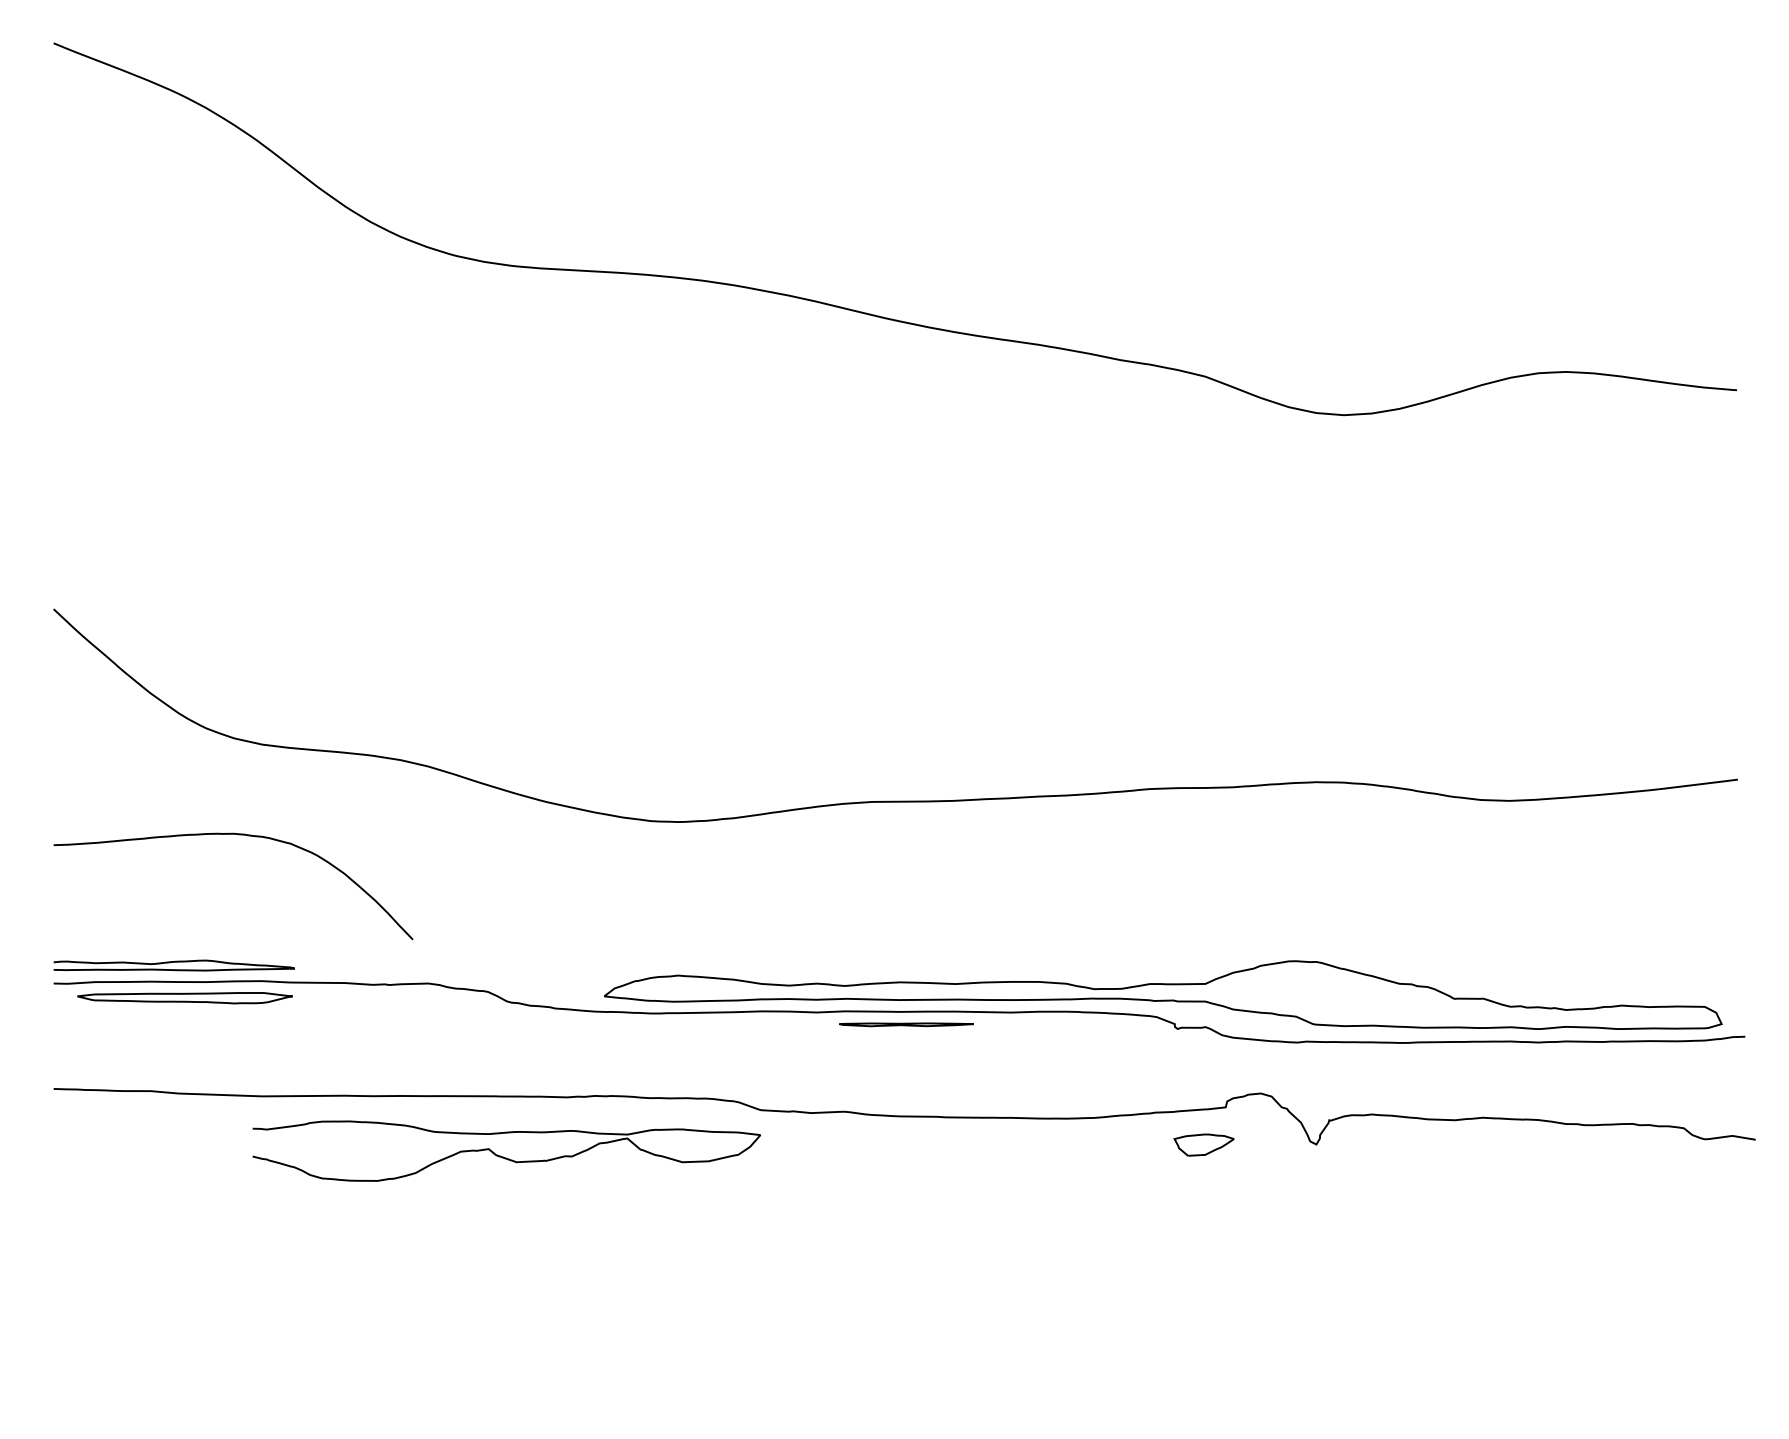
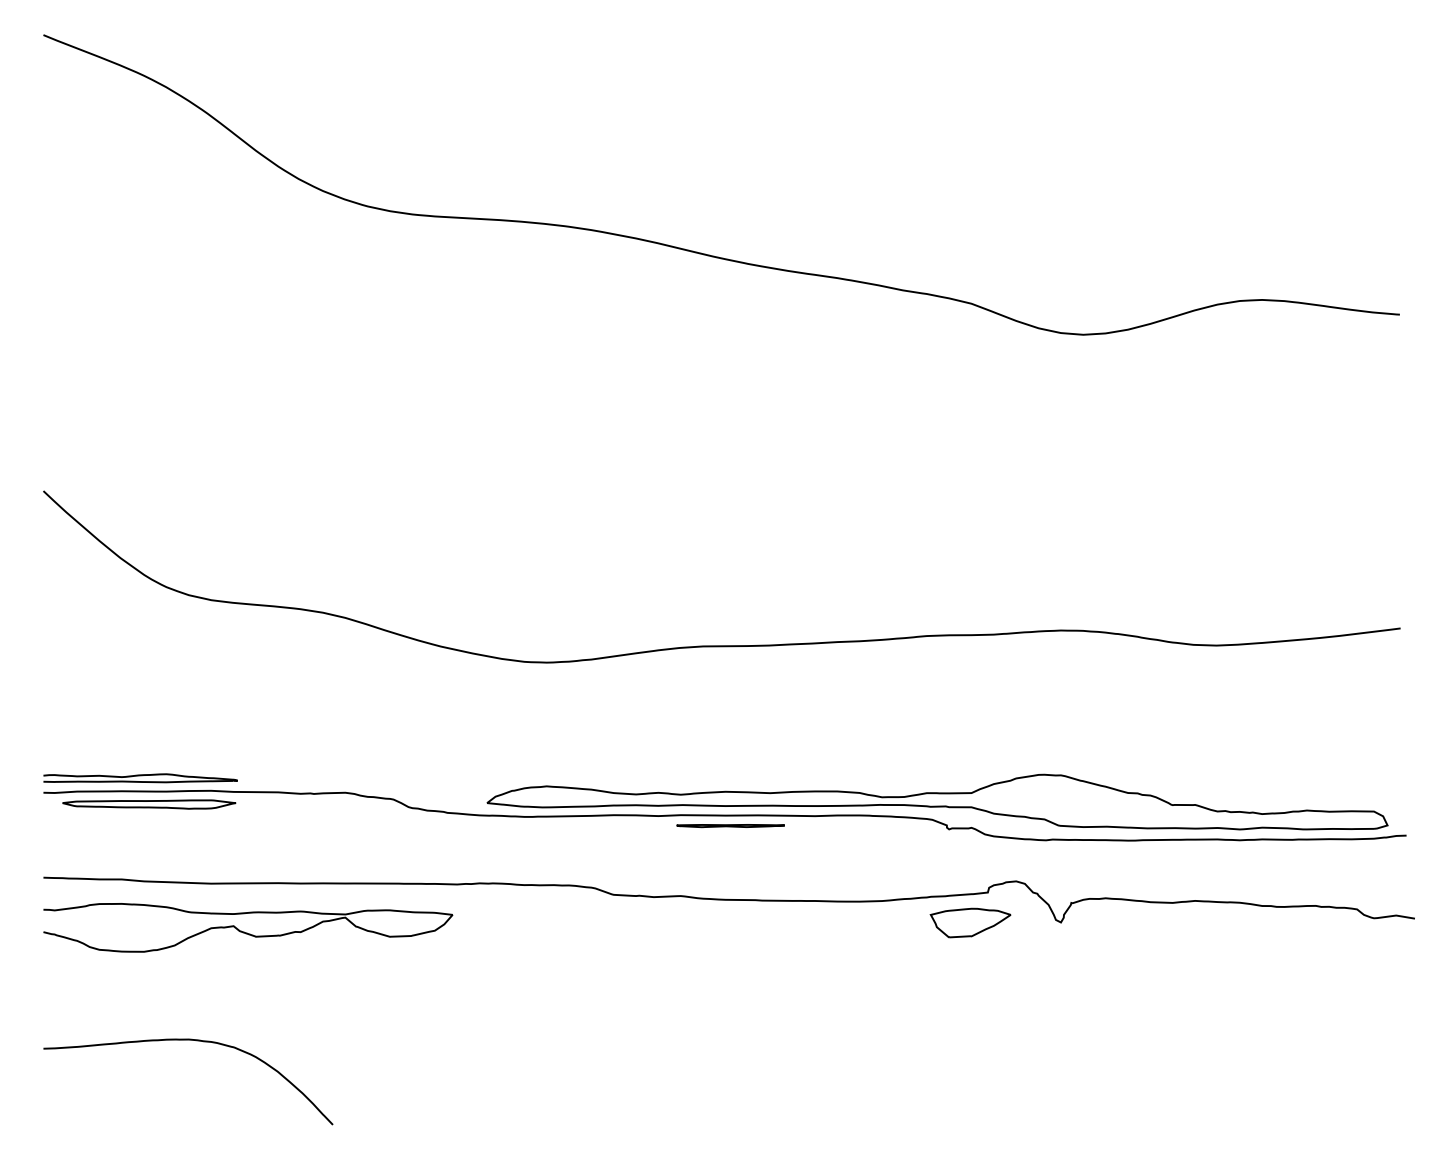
curve: (238, 835) -> (192, 1040), moved
part: (1203, 1144) -> (969, 922), size x1.67
curve: (503, 1156) -> (245, 932), moved

